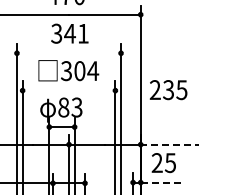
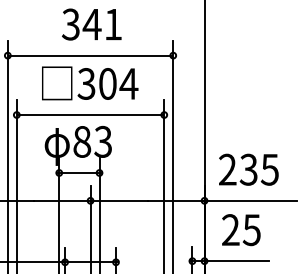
line: (68, 53) -> (89, 55), added
line: (68, 90) -> (89, 114), added
text: (168, 90) -> (248, 170), moved
line: (170, 144) -> (251, 200), dashed -> solid
line: (161, 182) -> (237, 261), dashed -> solid

